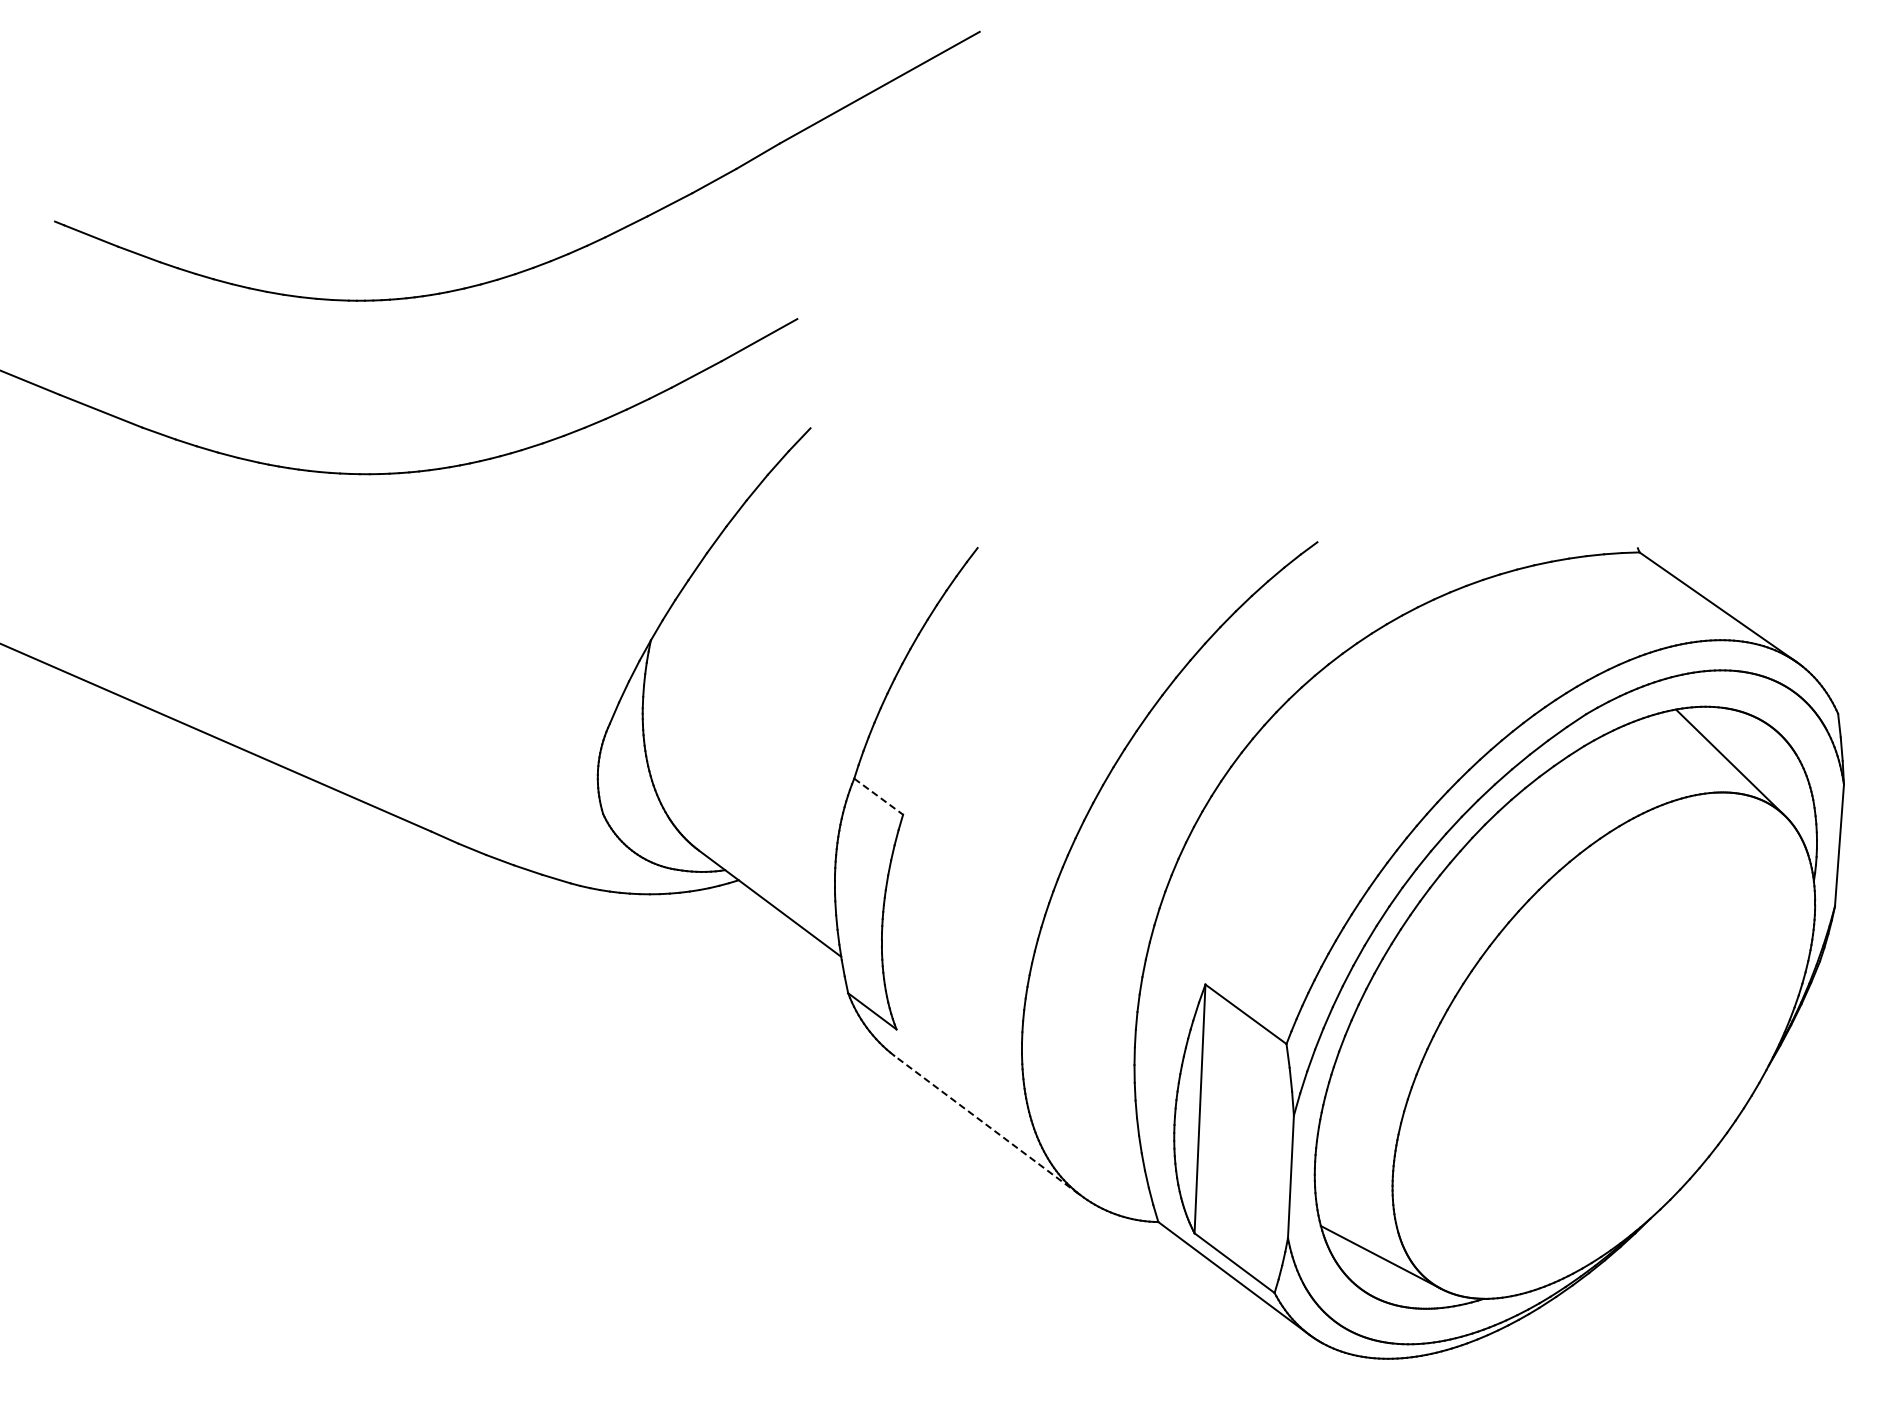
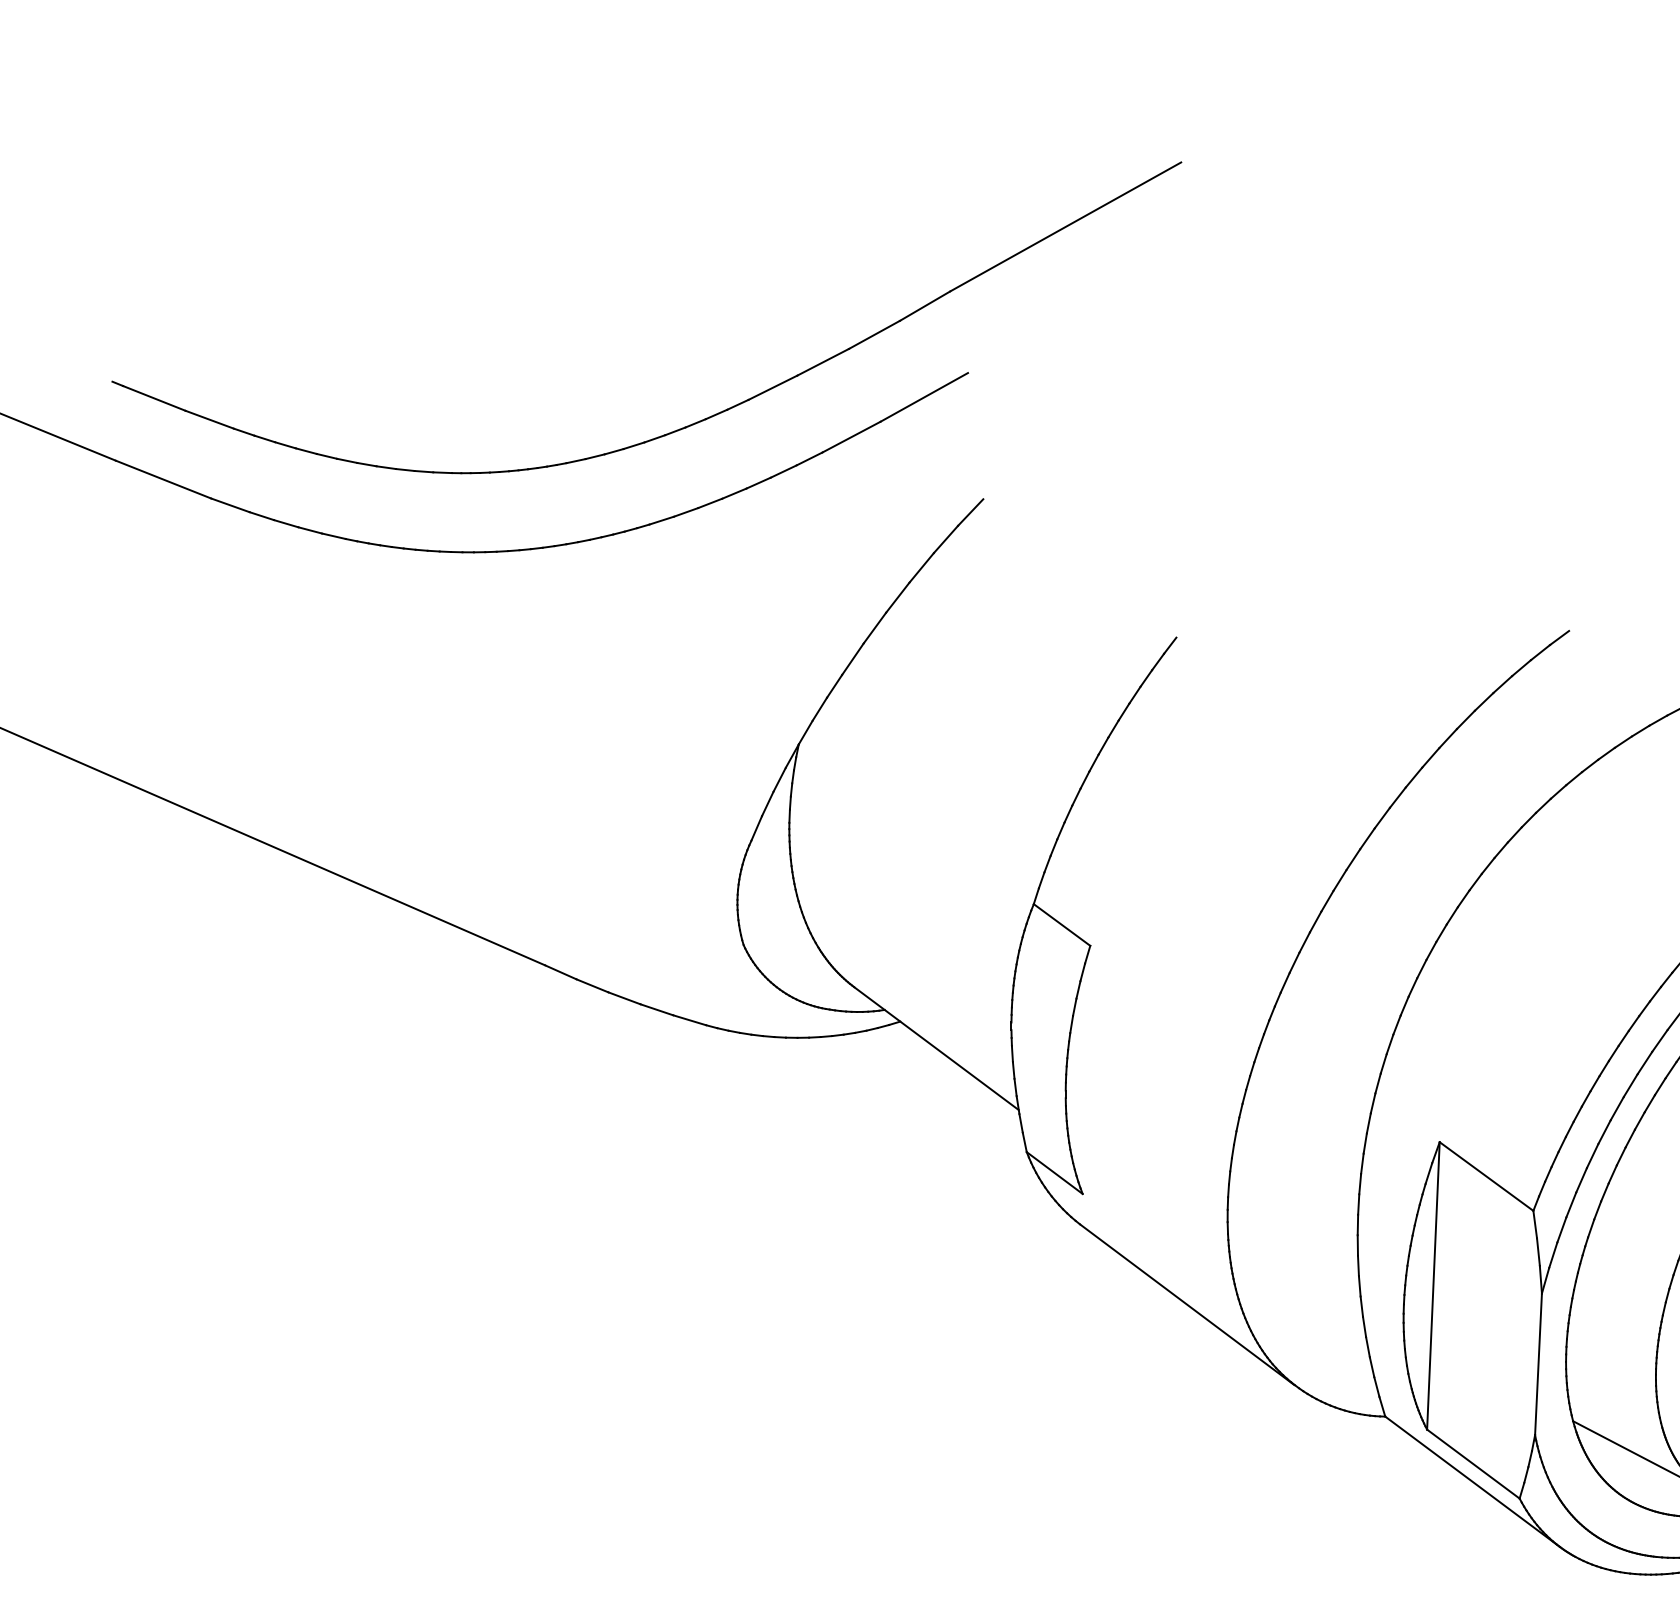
part: (556, 257) -> (692, 423), moved
line: (879, 796) -> (1062, 924), dashed -> solid
line: (986, 1125) -> (1186, 1305), dashed -> solid

